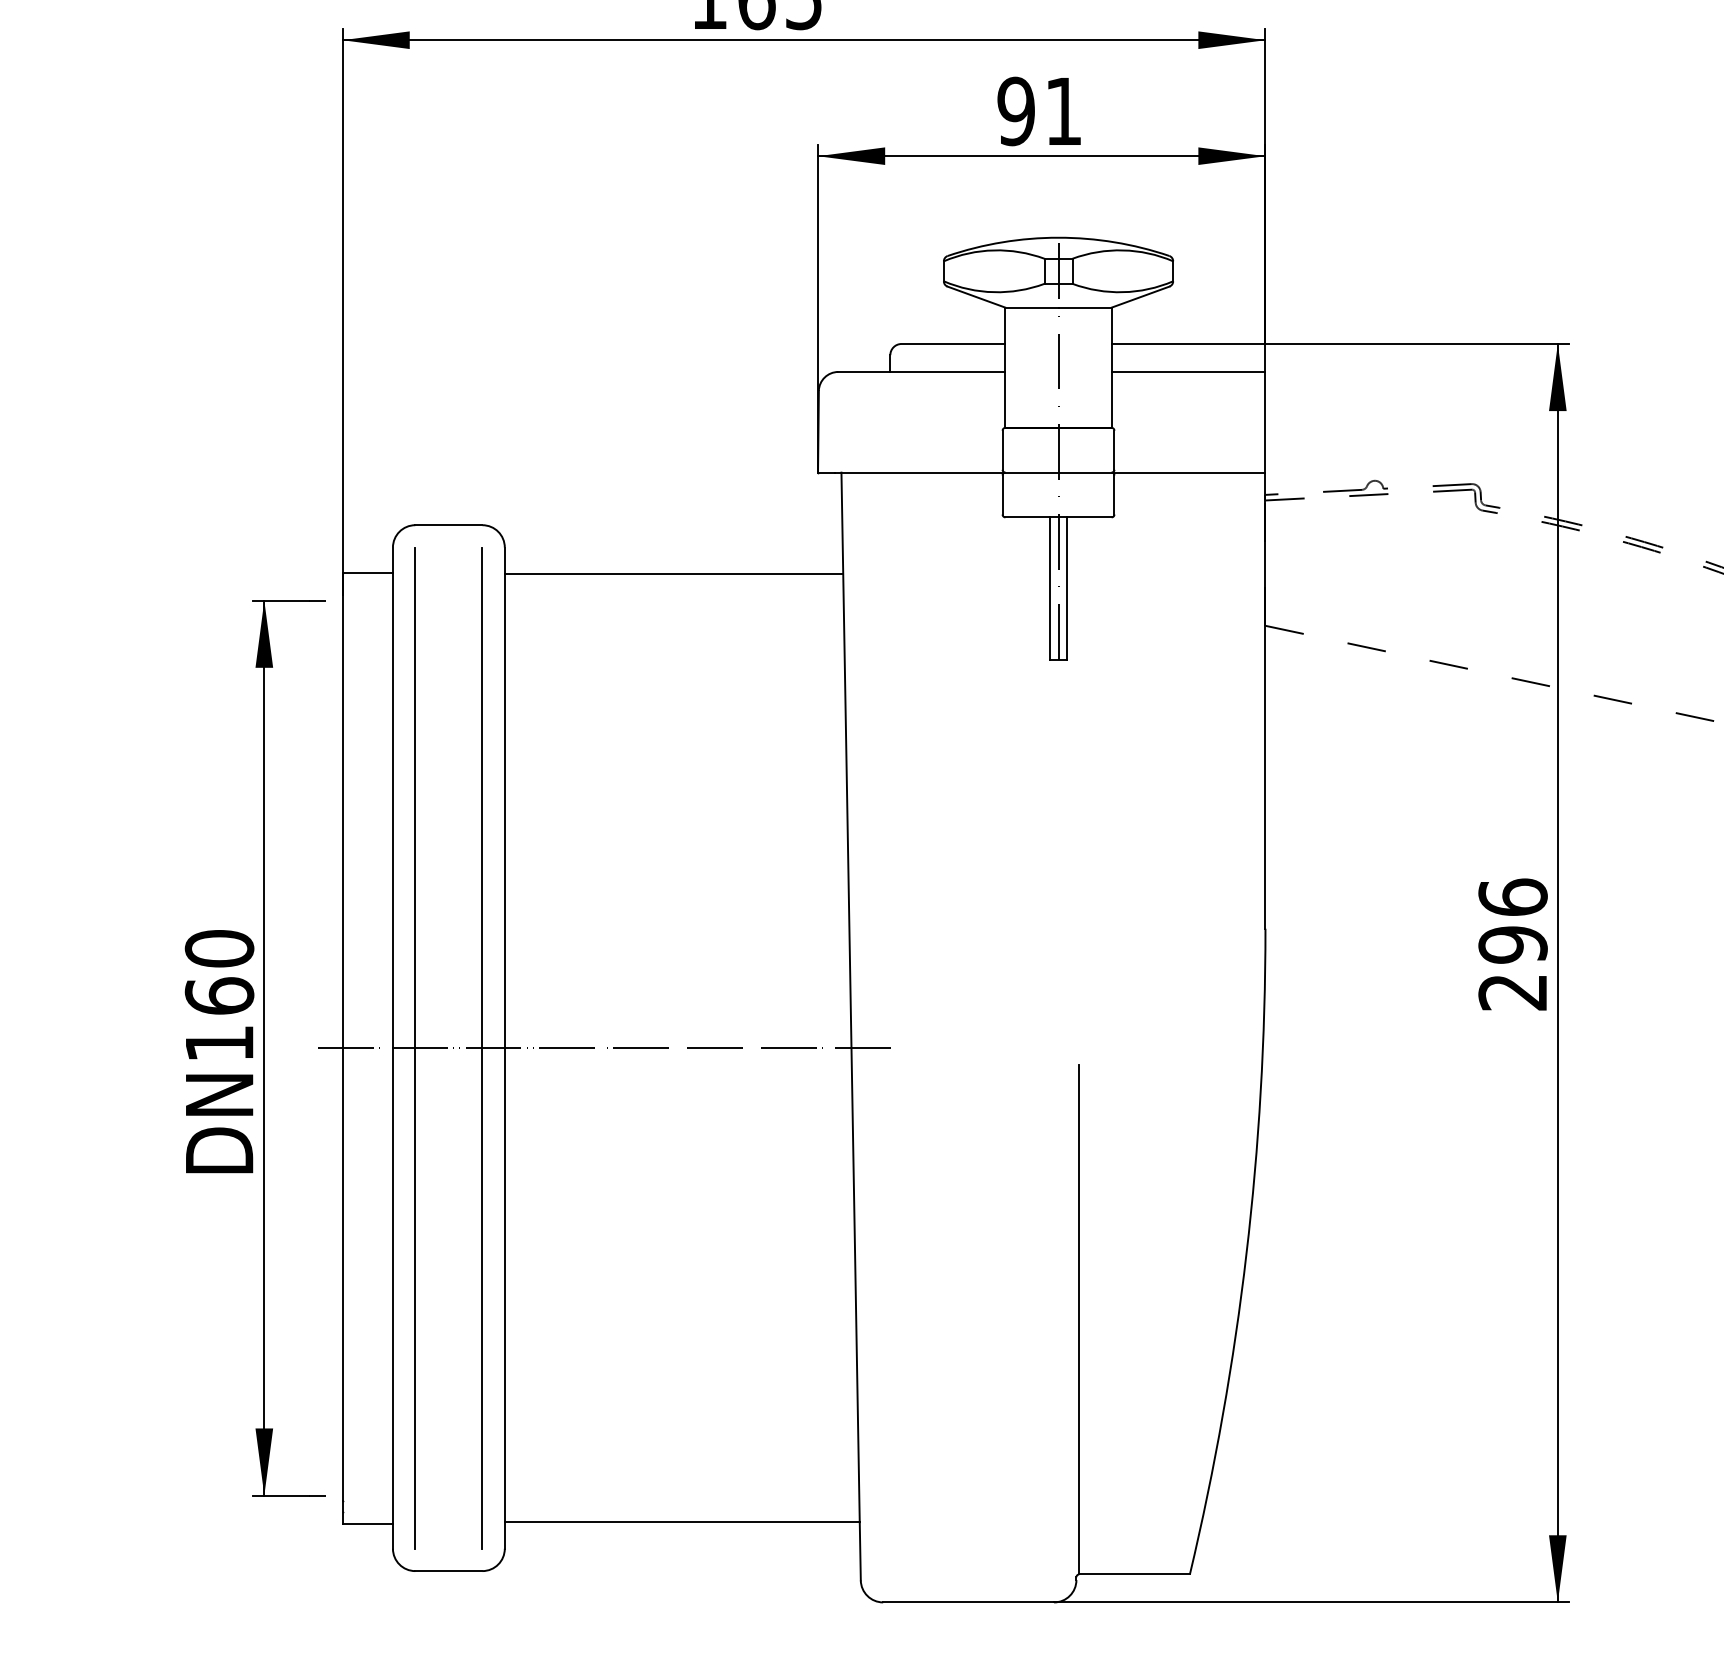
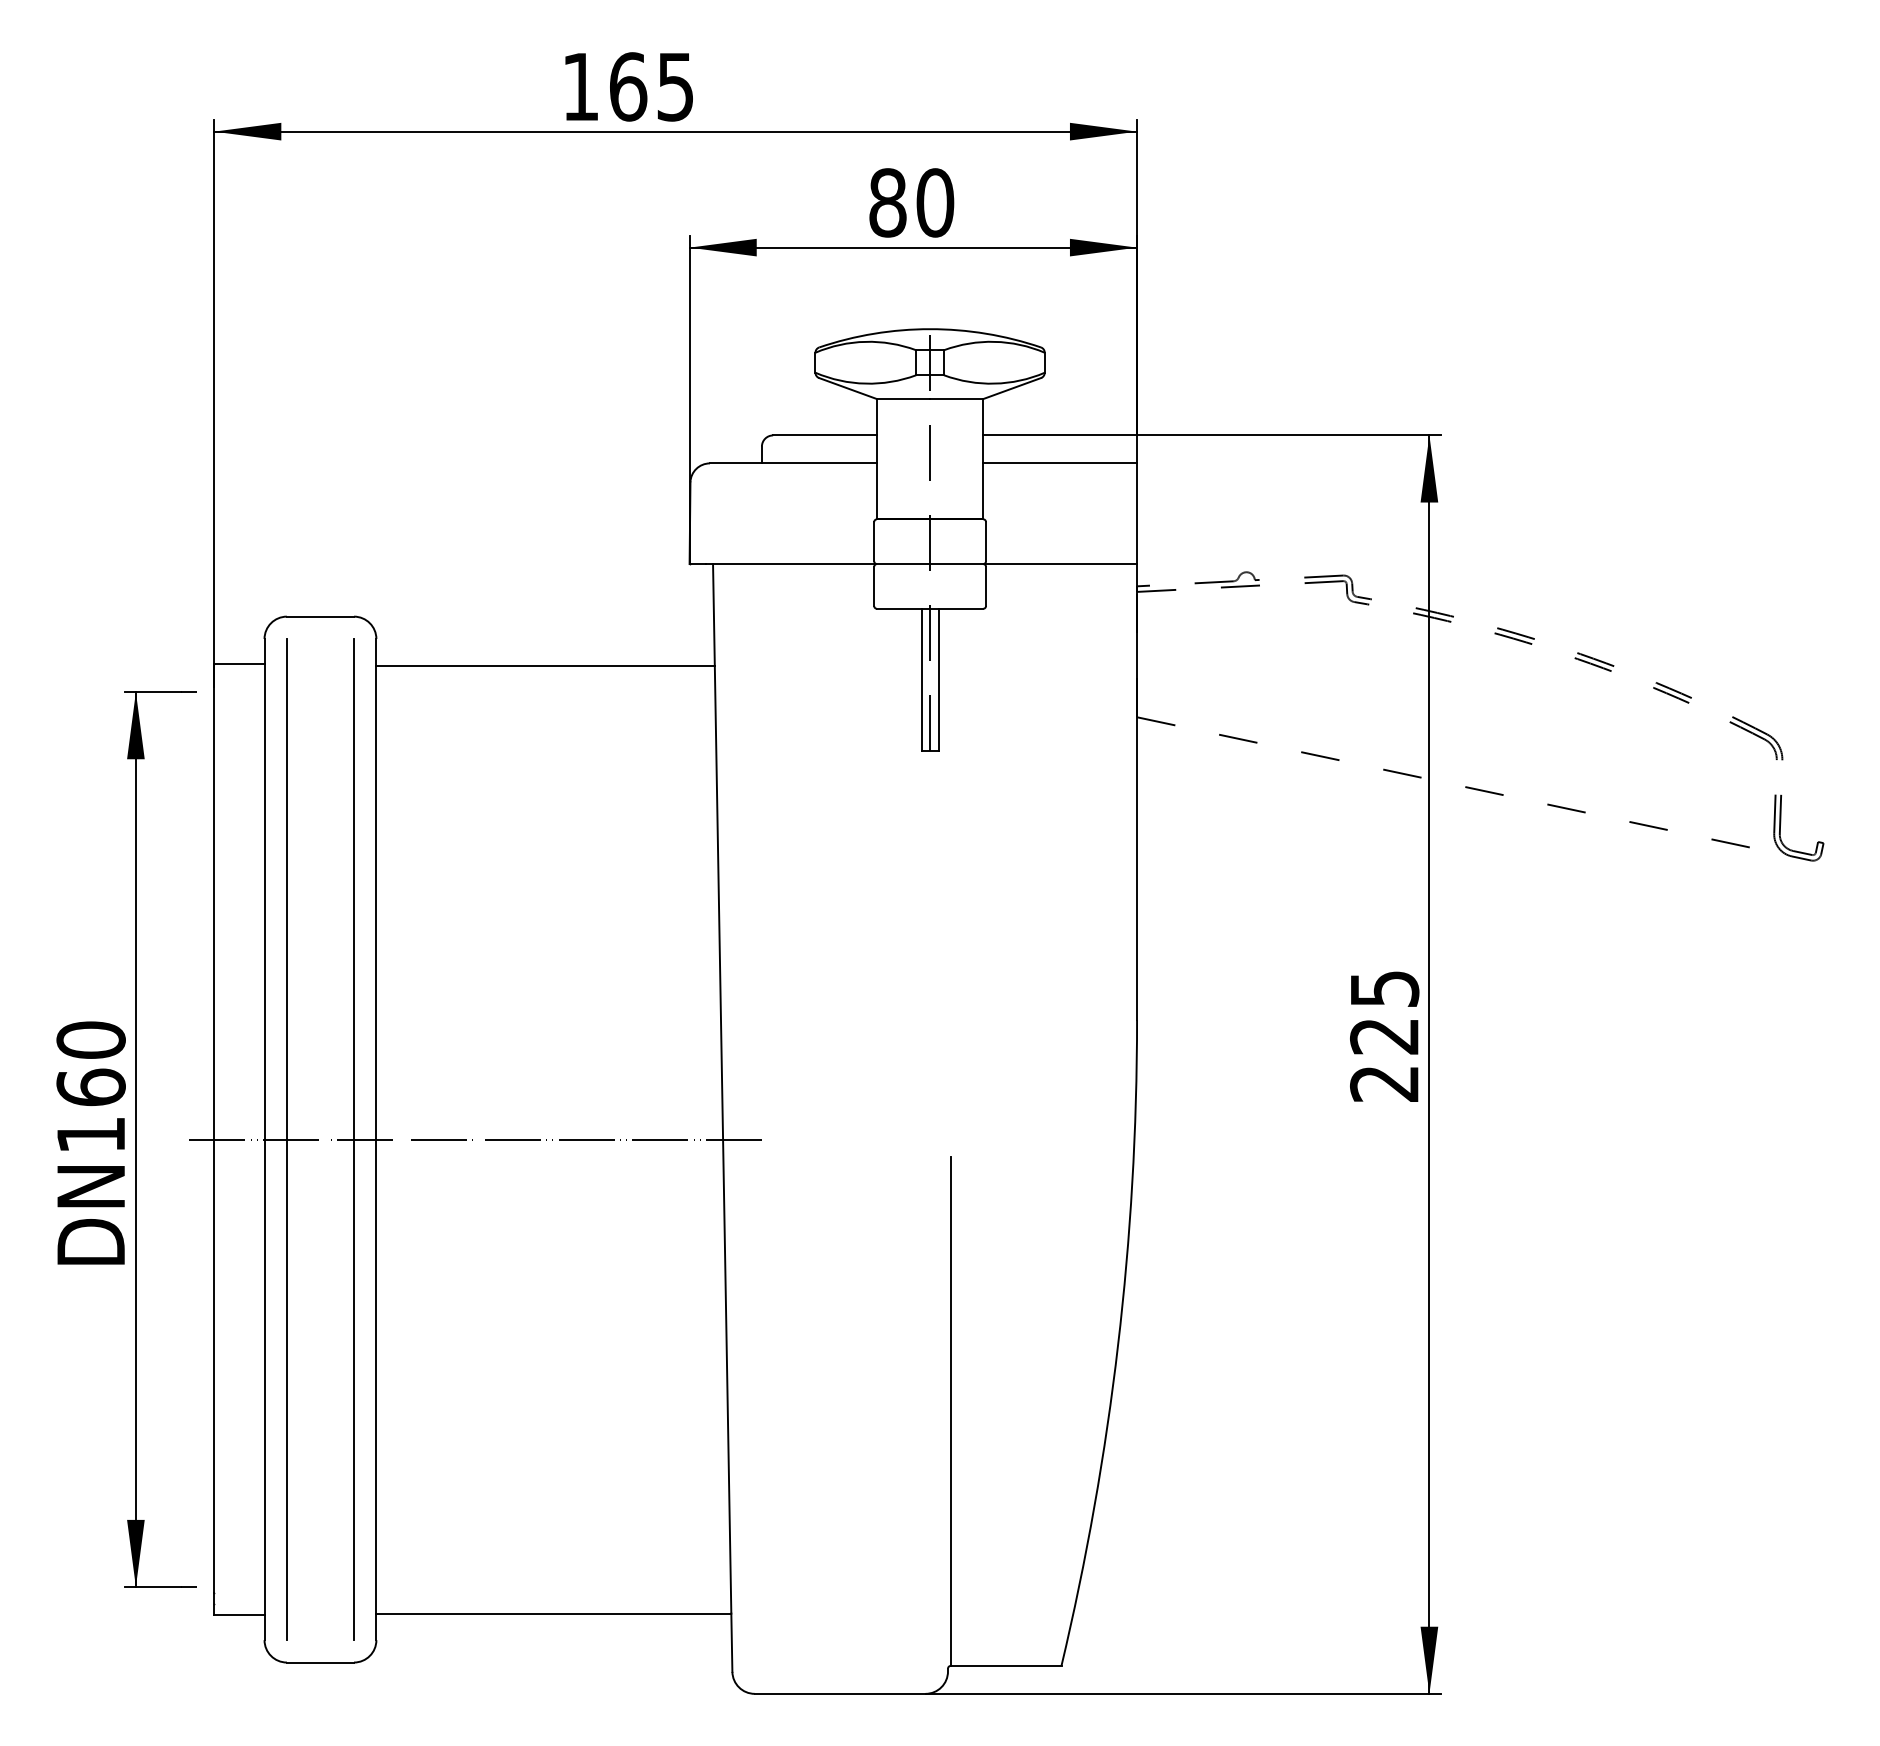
text: (1039, 111) -> (911, 202), 91 -> 80
text: (1512, 921) -> (1384, 1012), 296 -> 225

